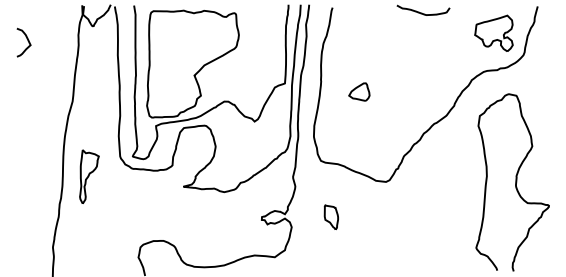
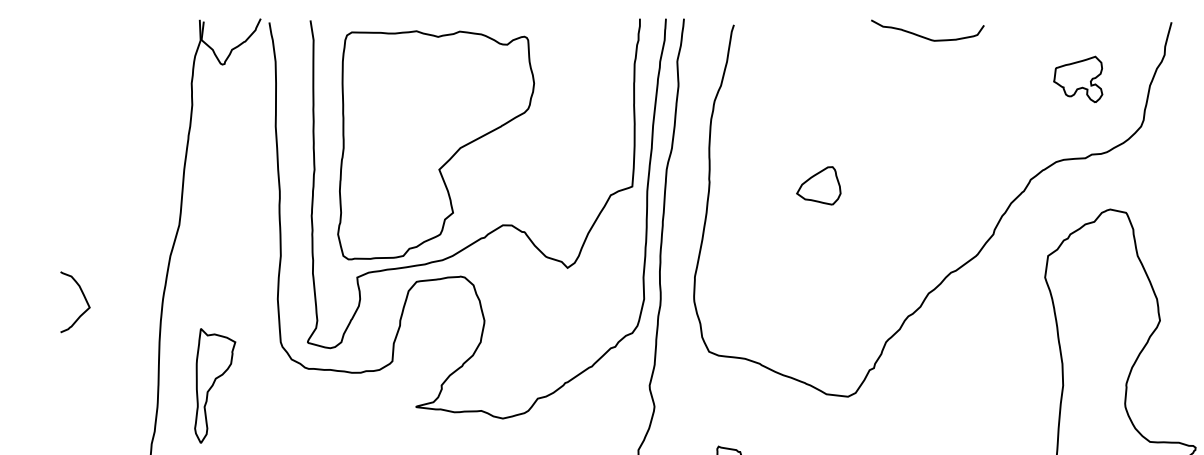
part: (493, 32) -> (1077, 77), size x0.6
curve: (27, 41) -> (83, 299), moved
part: (359, 91) -> (819, 184), moved

